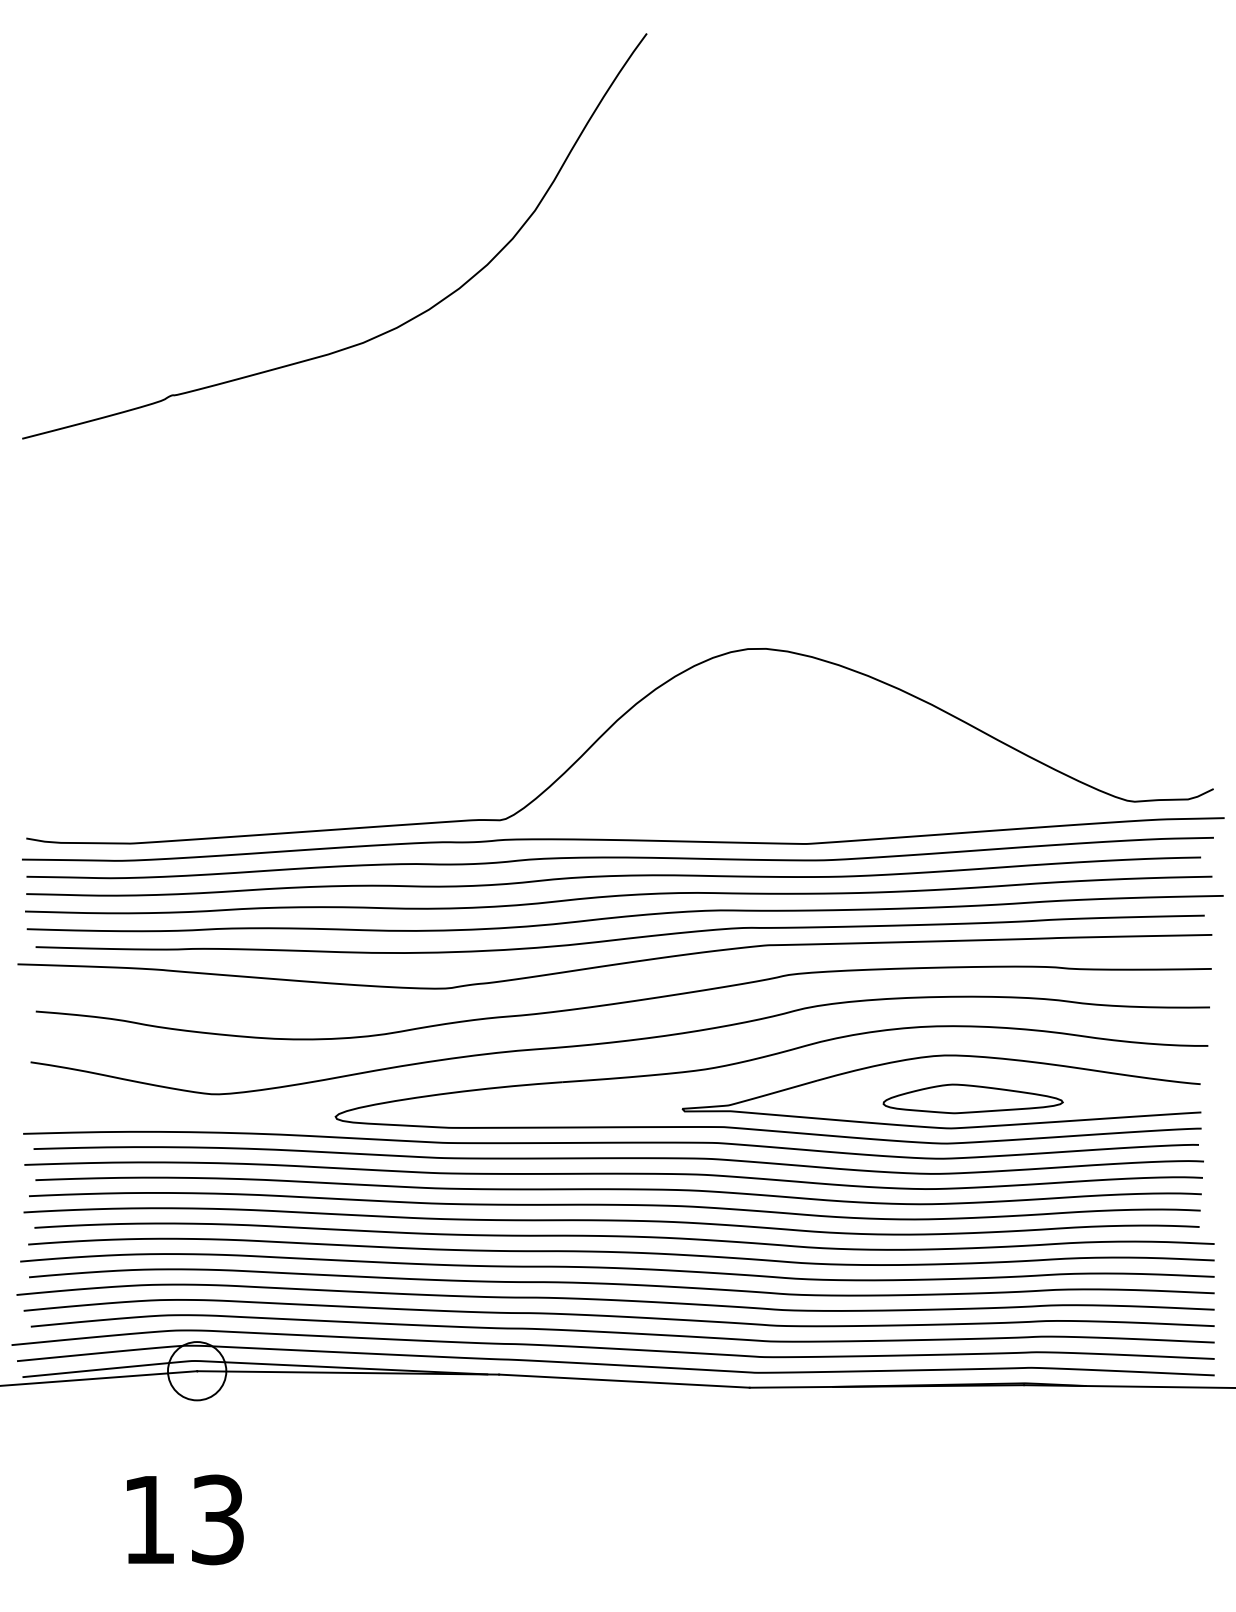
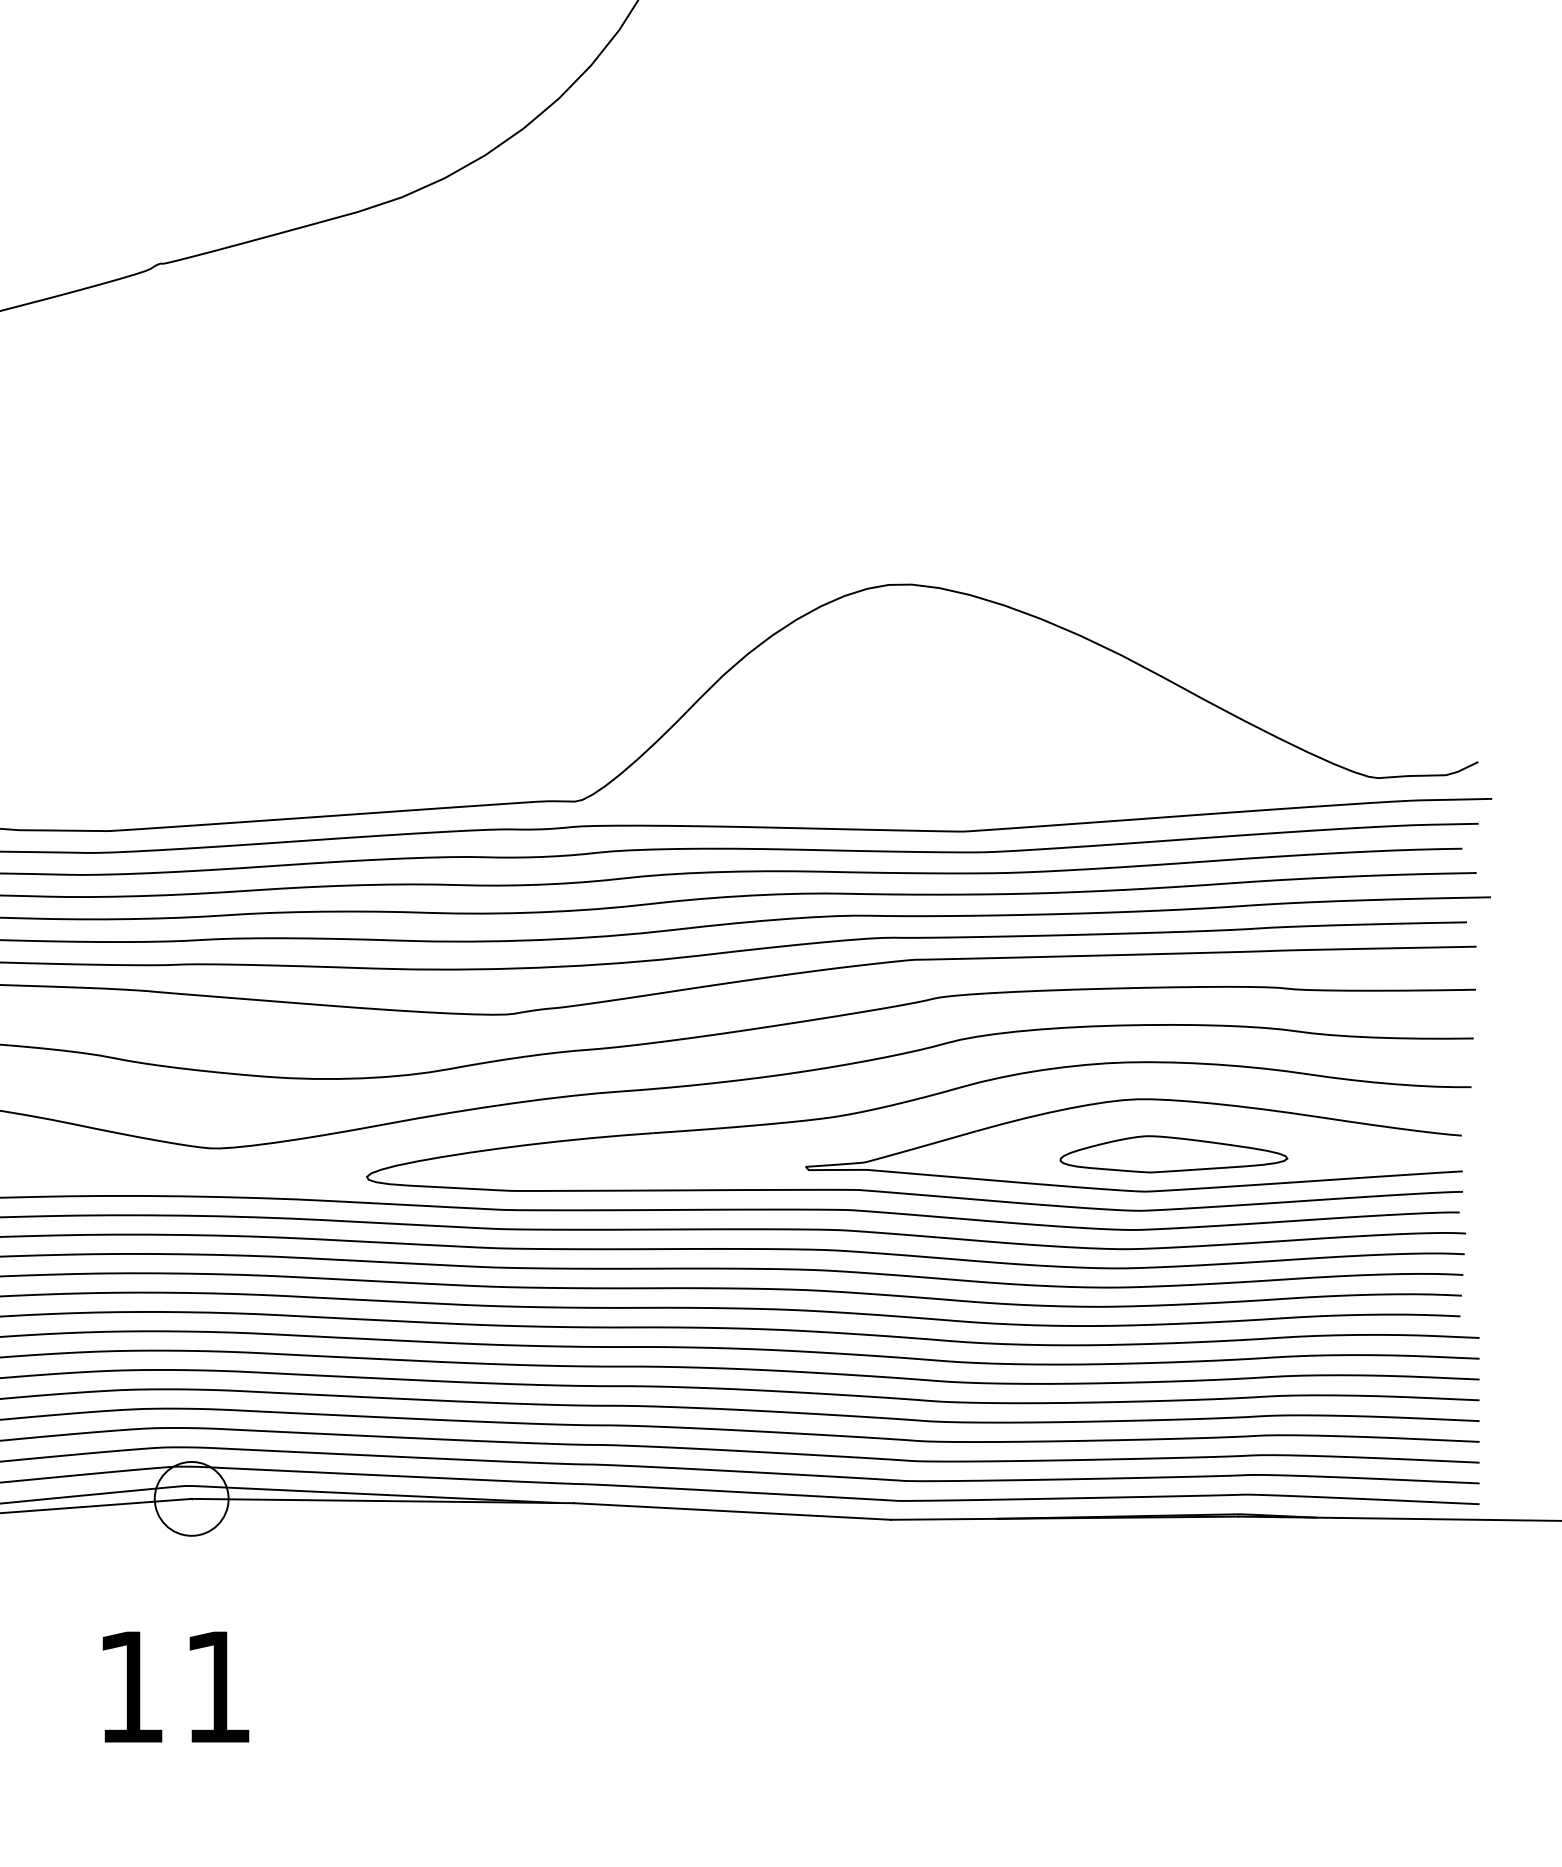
text: (217, 1519) -> (217, 1686), 13 -> 11

